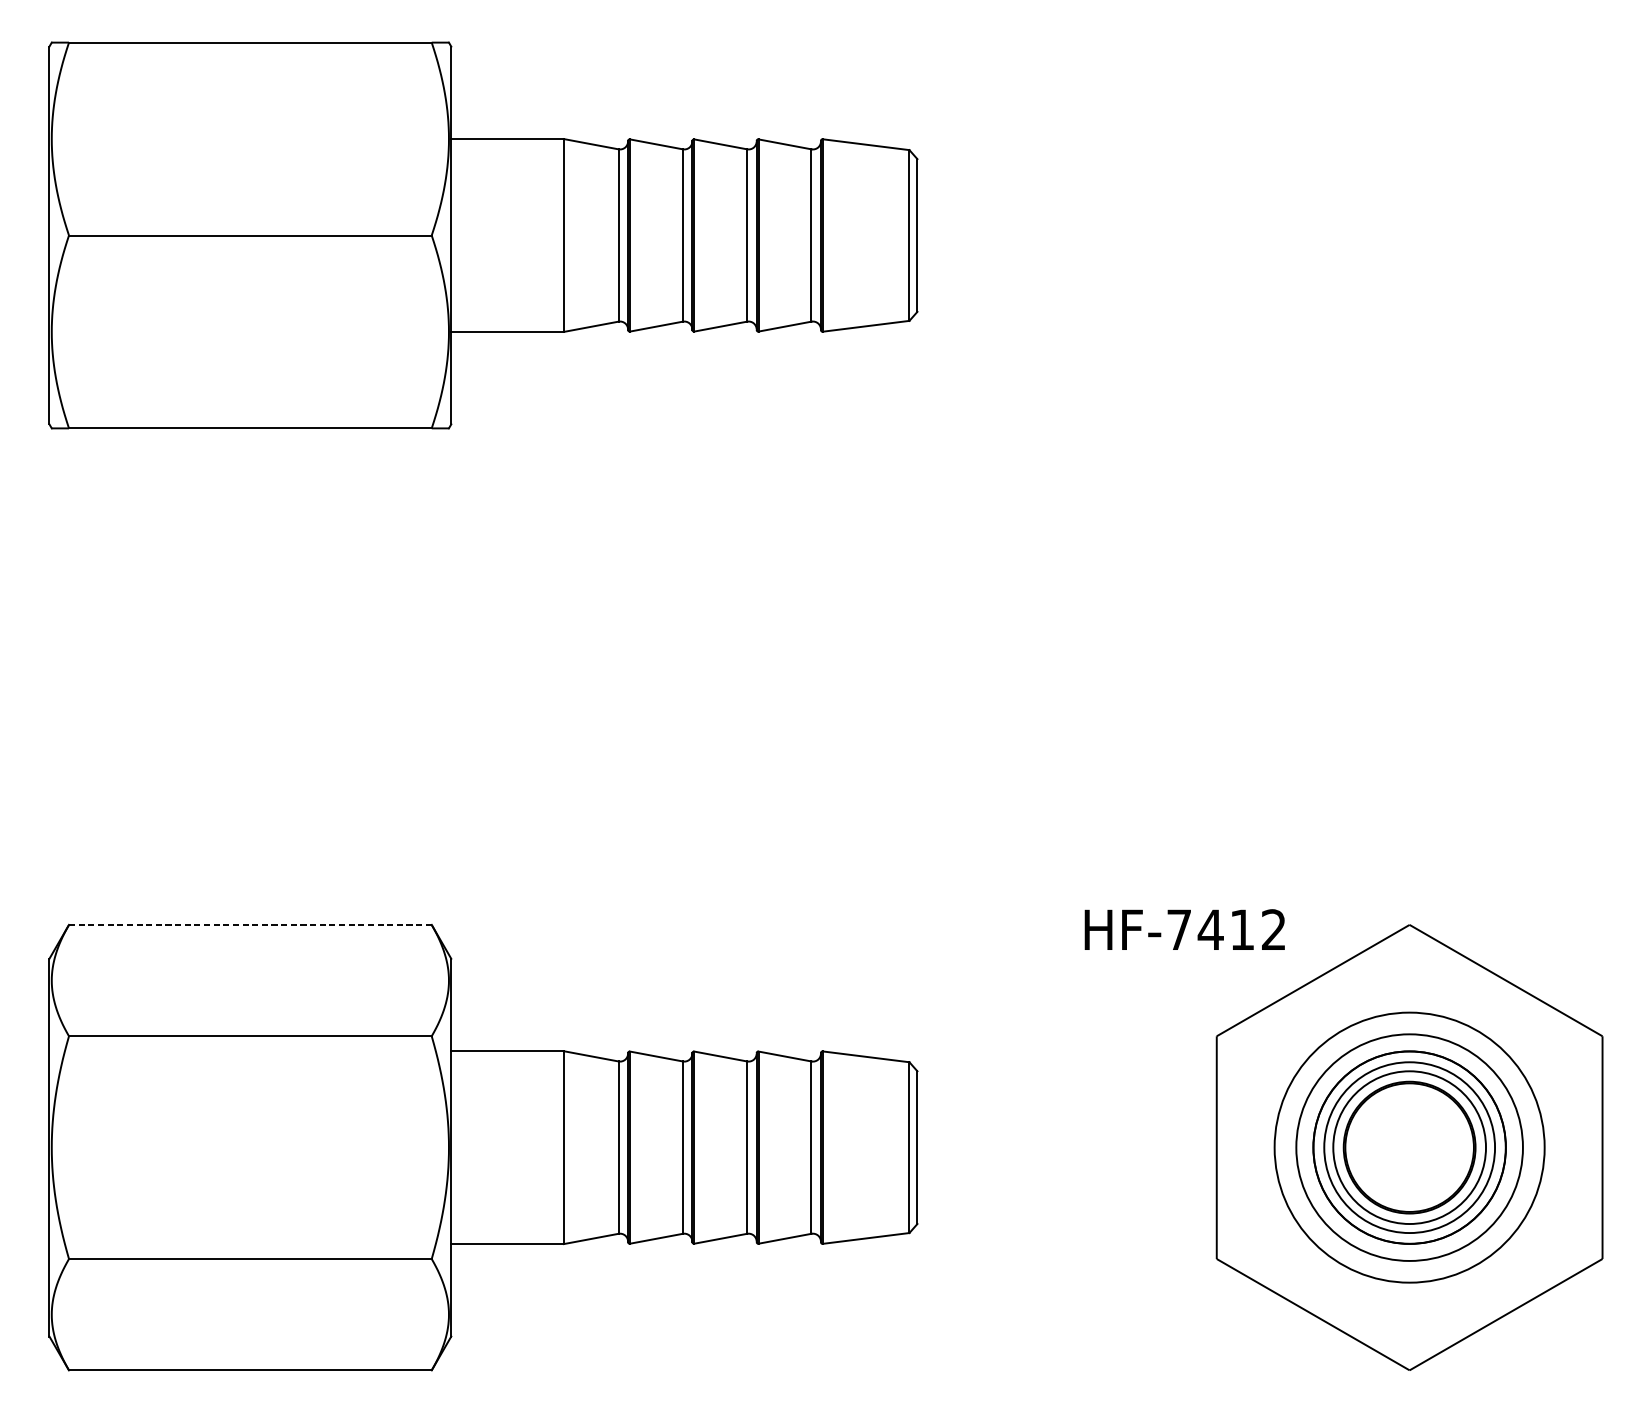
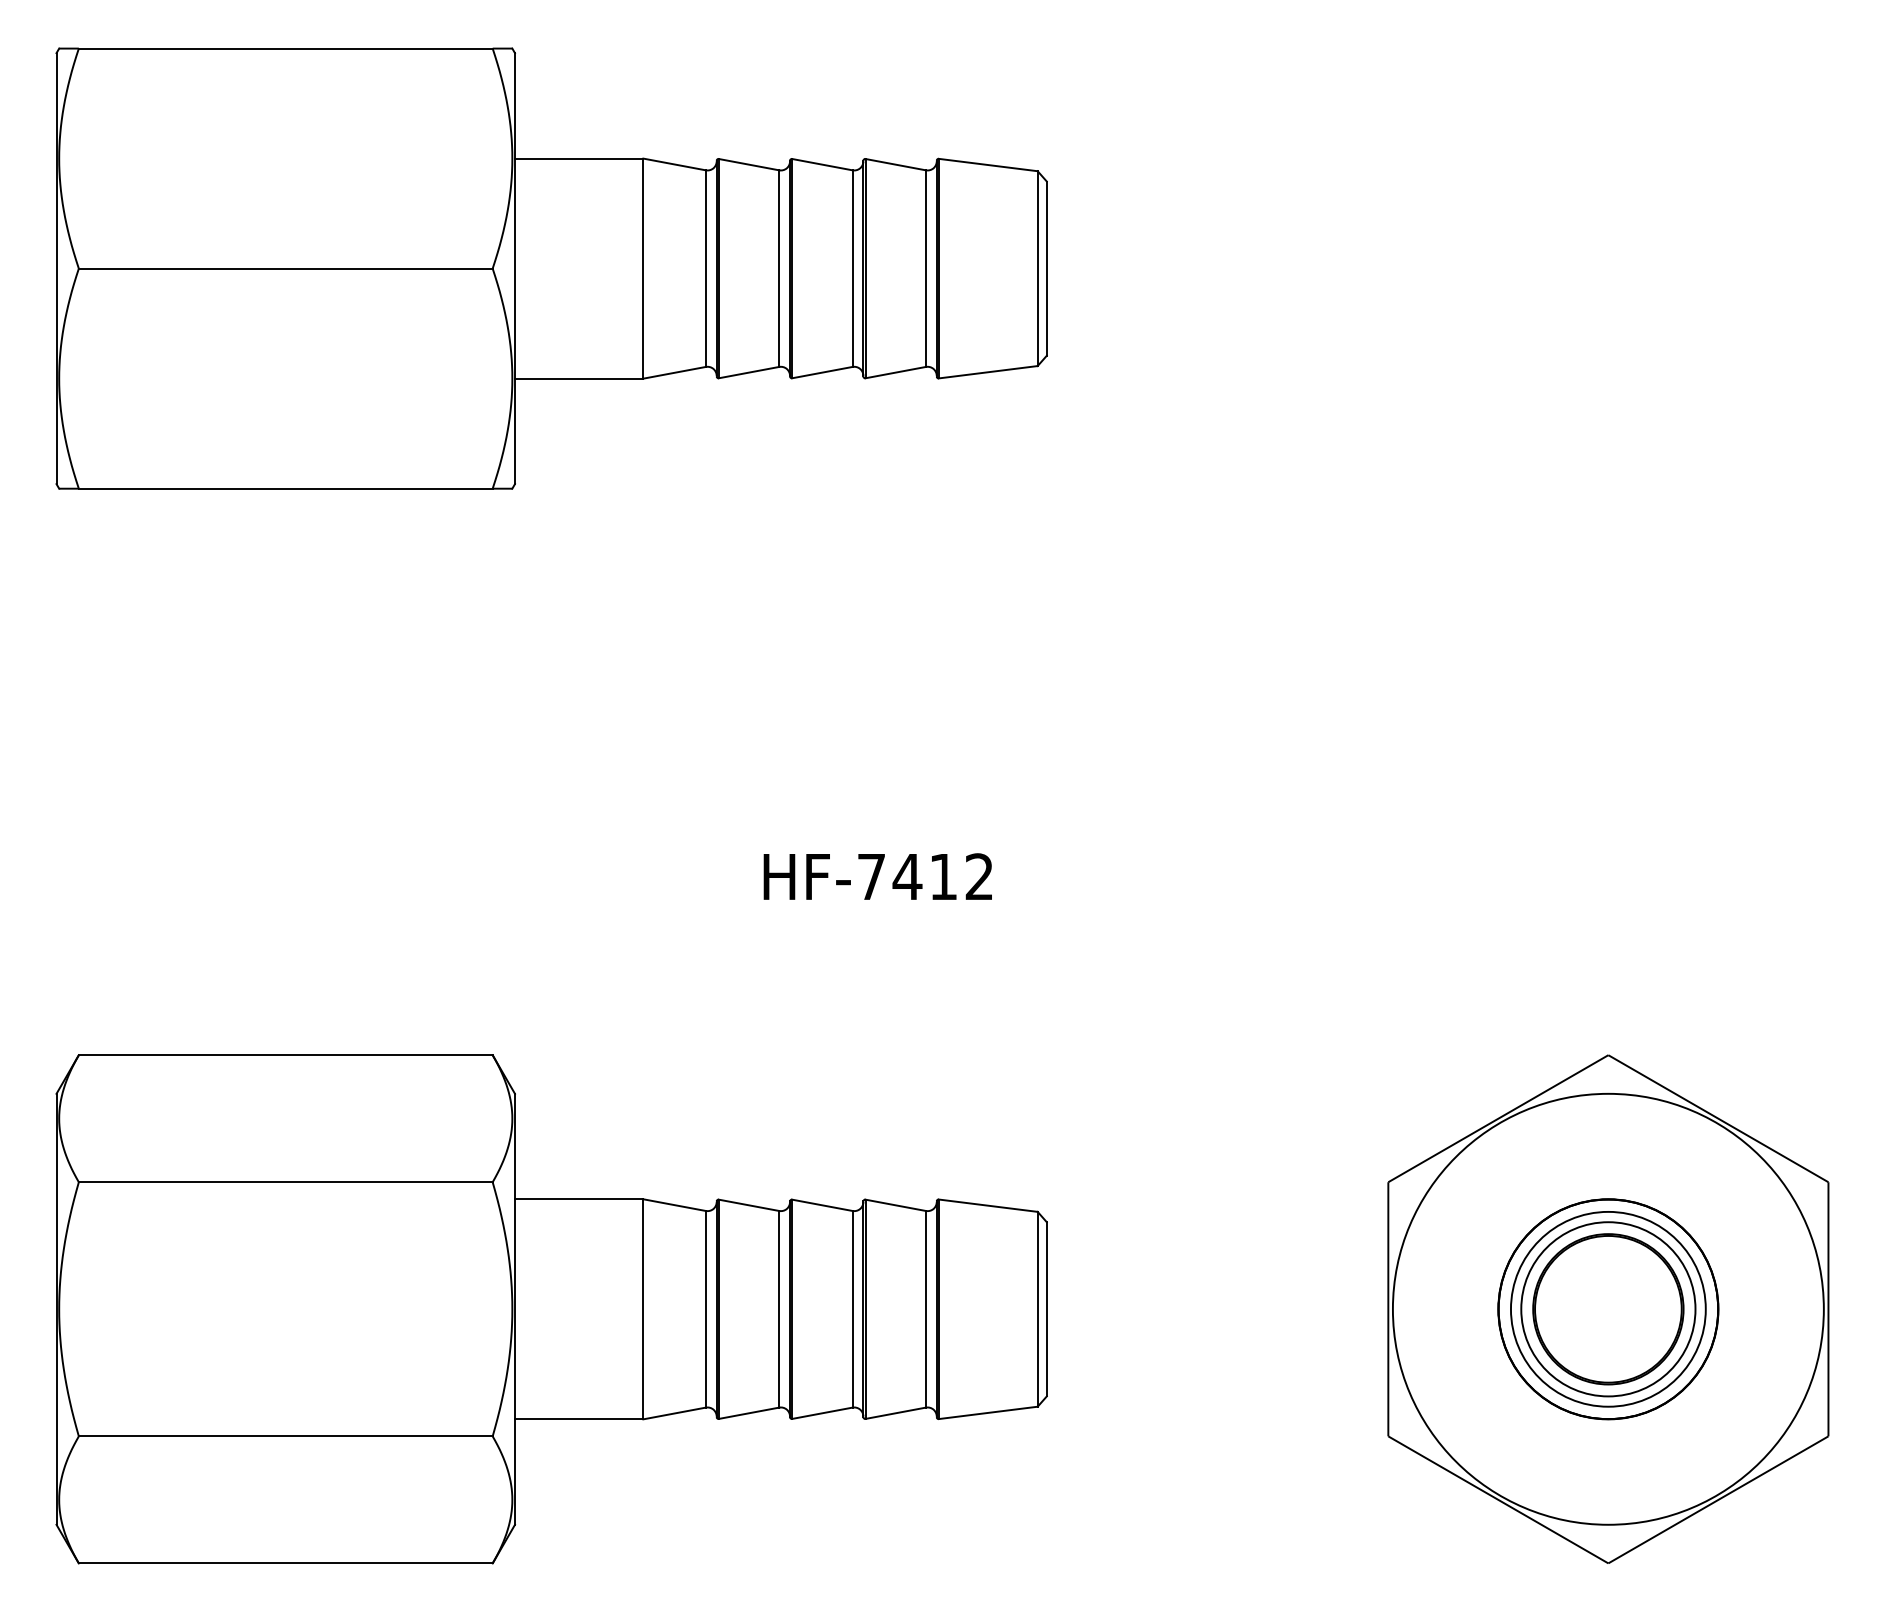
line: (250, 925) -> (285, 1055), dashed -> solid
text: (1184, 929) -> (877, 876), moved
circle: (1408, 1146) -> (1607, 1308), size x1.67
circle: (1409, 1147) -> (1608, 1309), size x0.71

